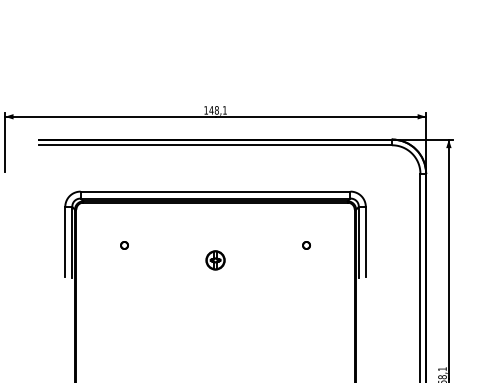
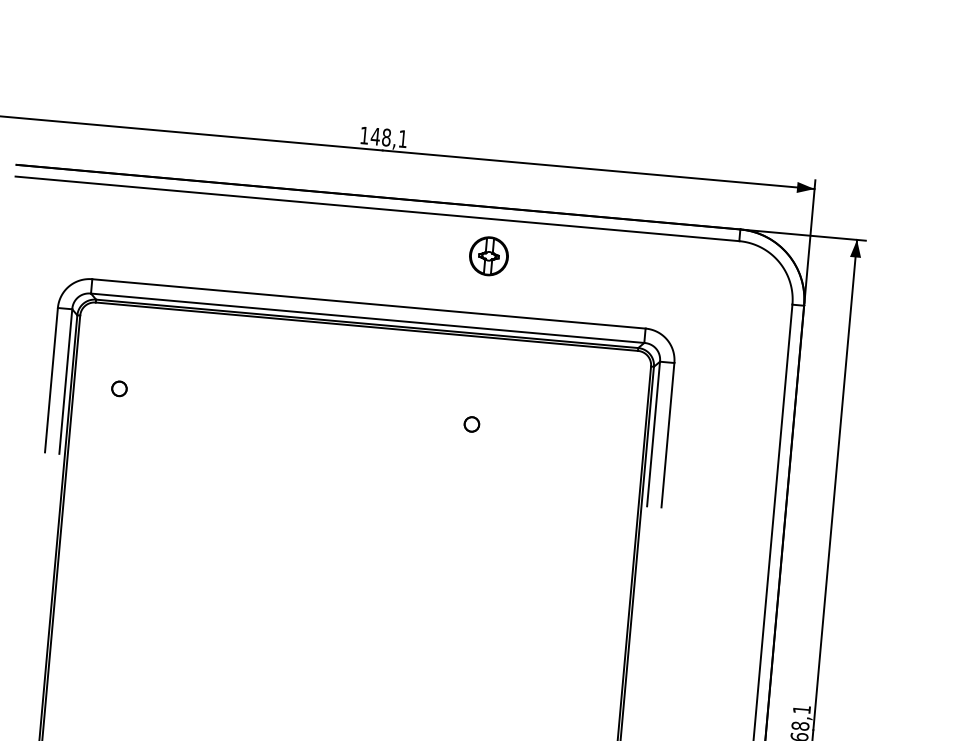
part: (124, 245) -> (119, 388), moved
part: (306, 245) -> (471, 424), moved
part: (215, 260) -> (488, 256), moved

